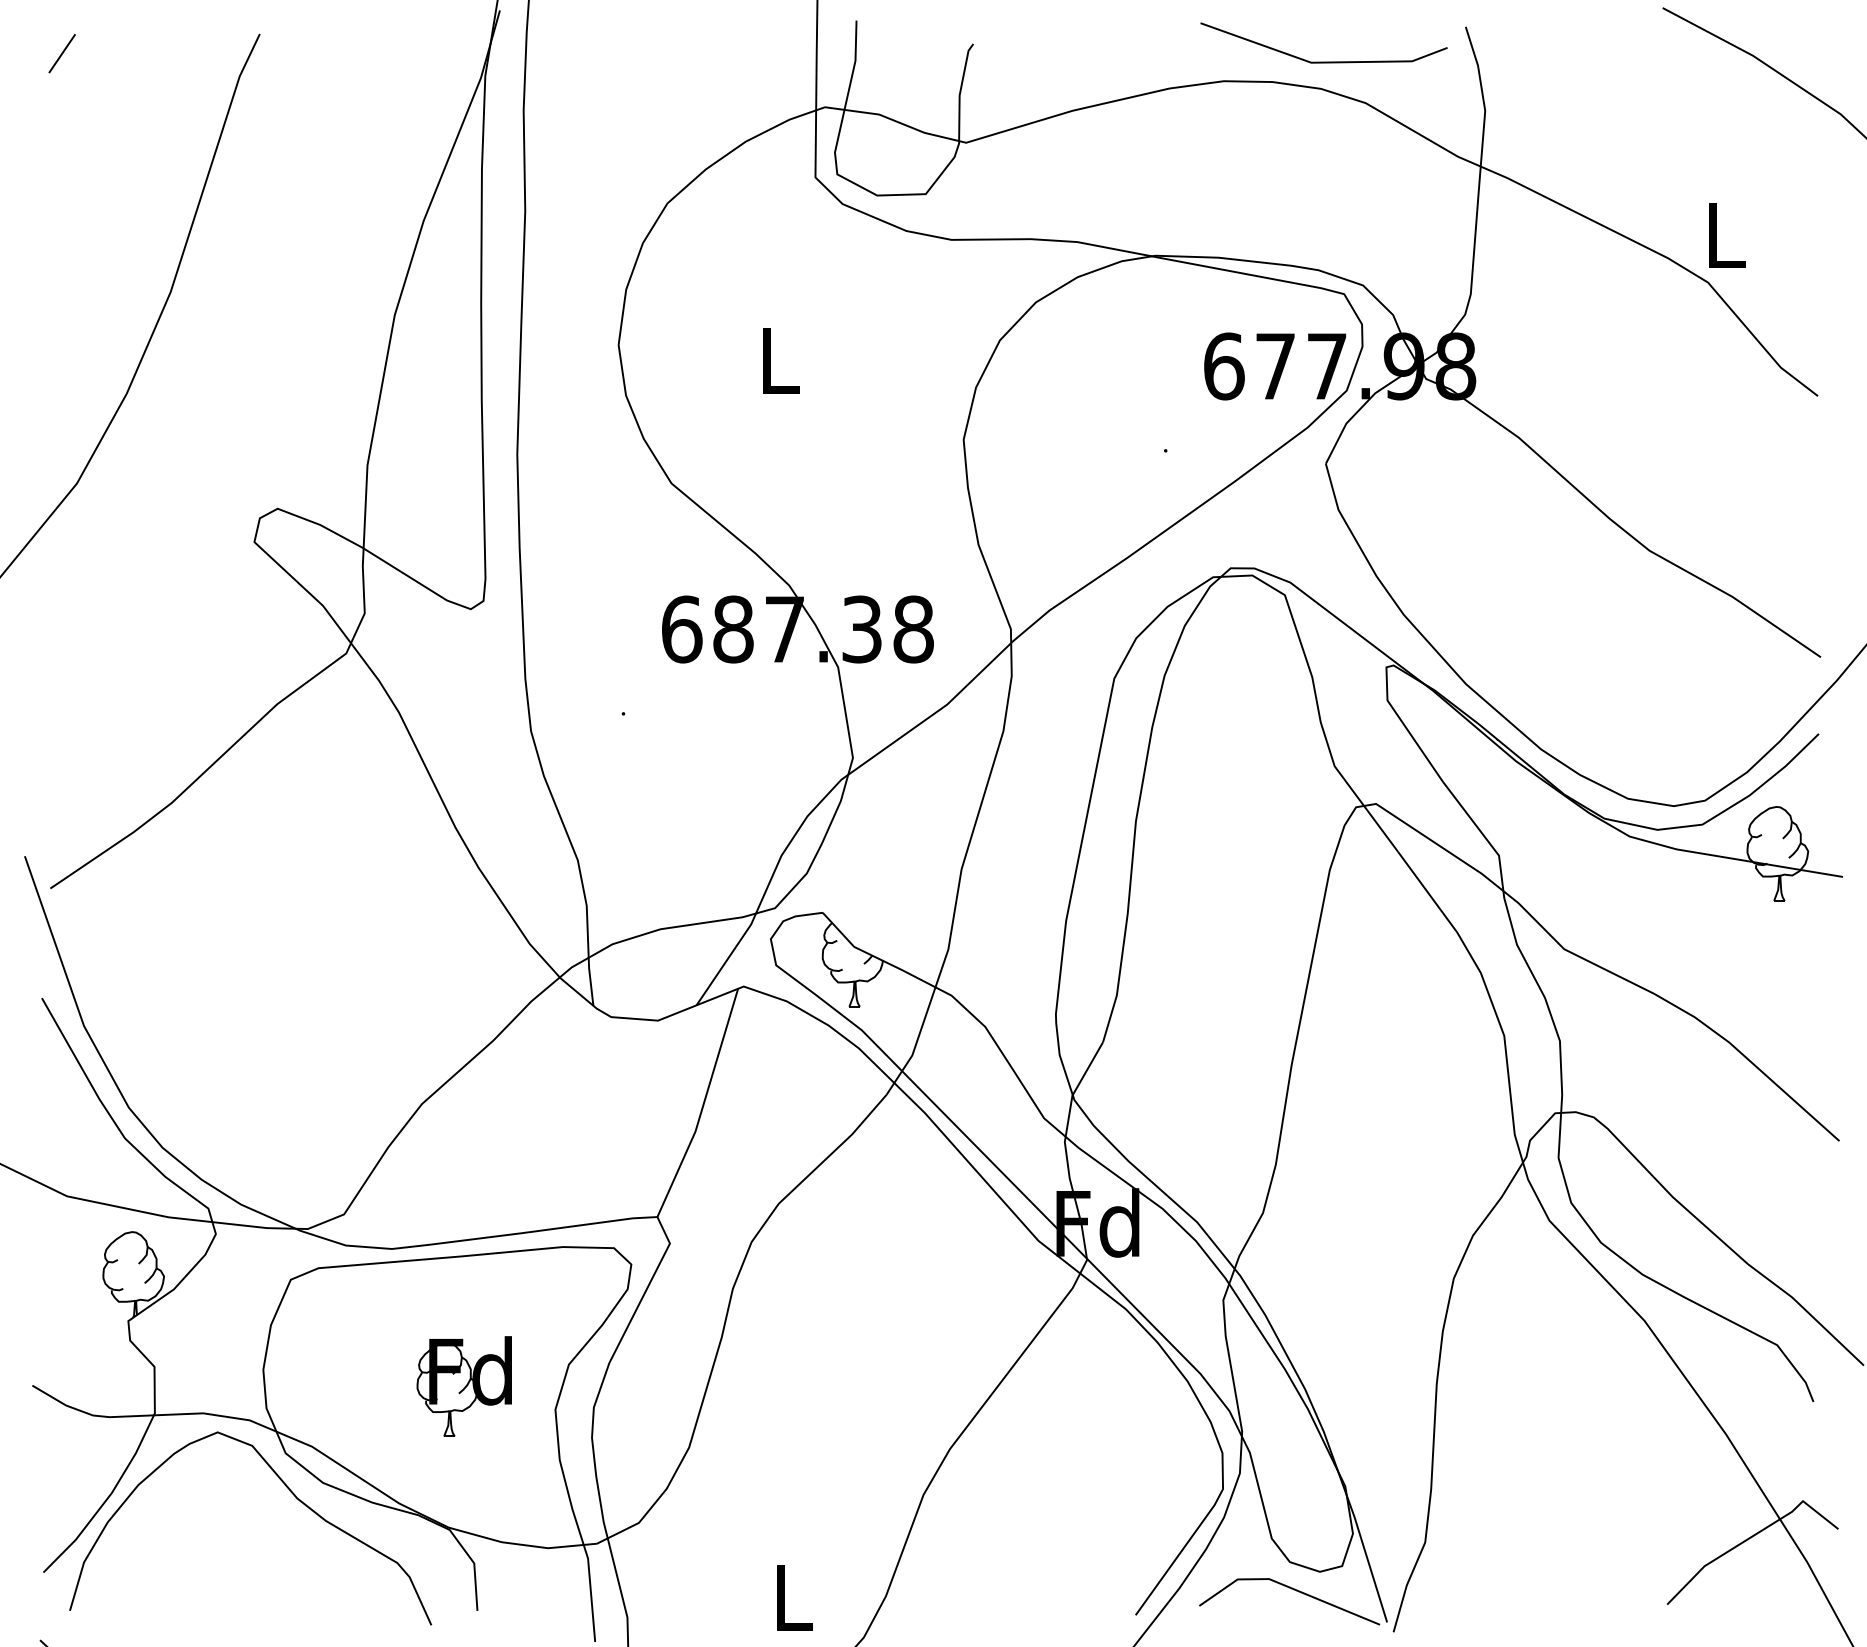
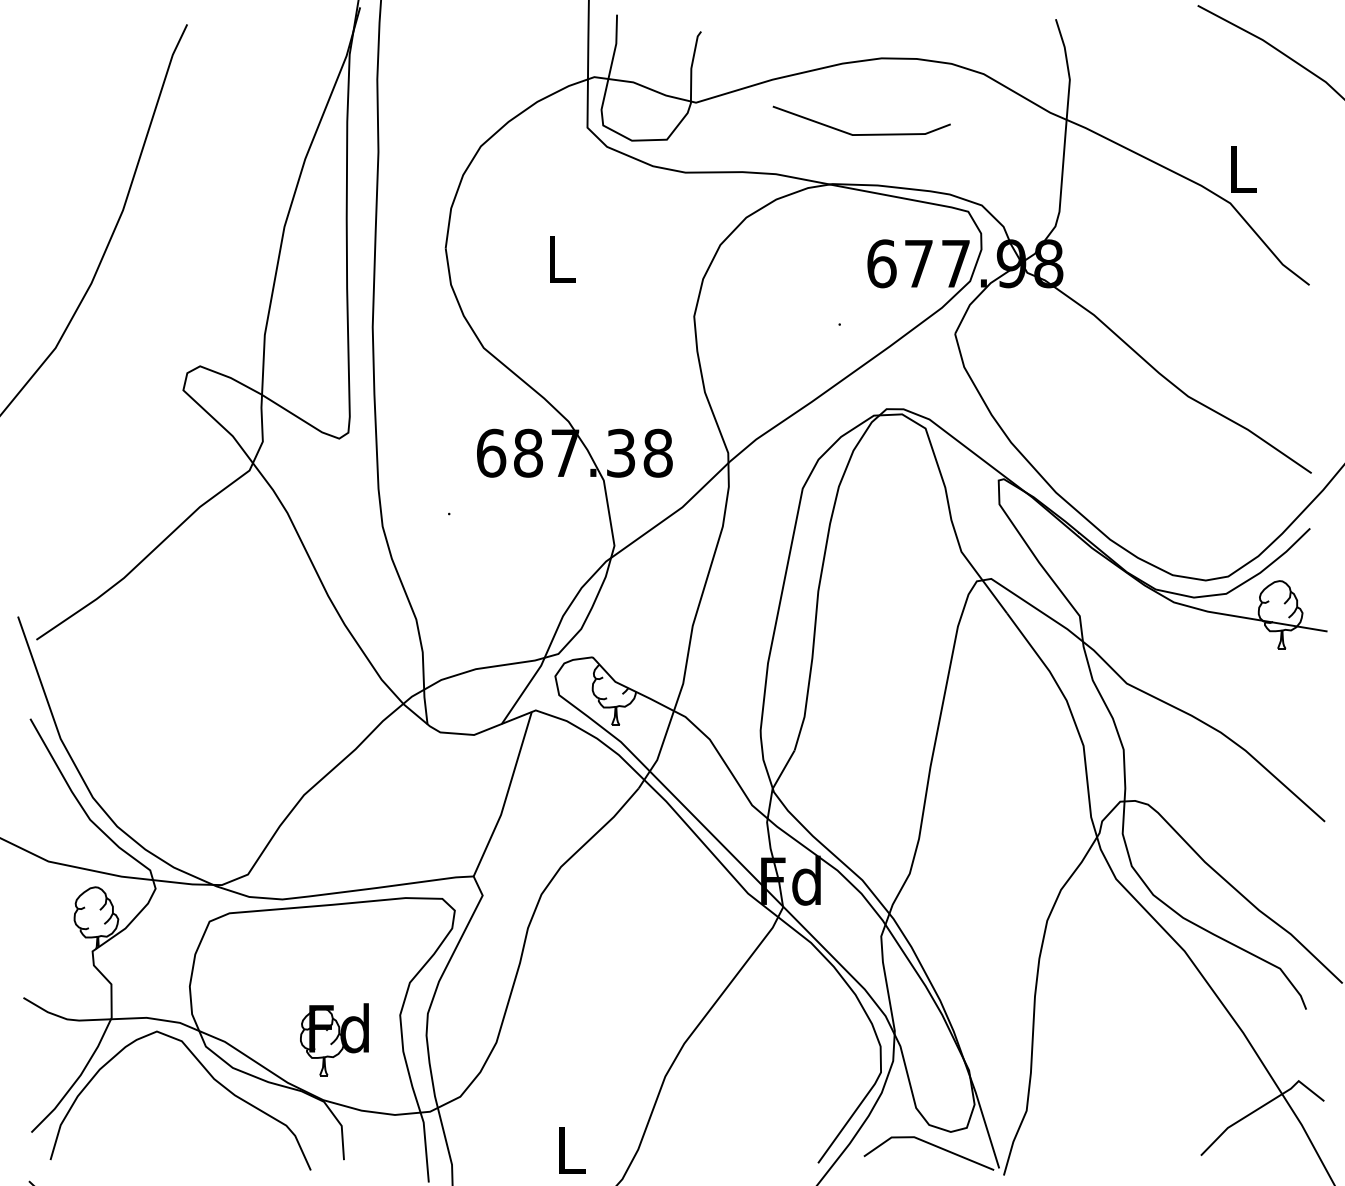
line: (61, 53) -> (44, 38), removed
line: (1323, 61) -> (861, 134), moved
part: (464, 1386) -> (334, 1039), moved

